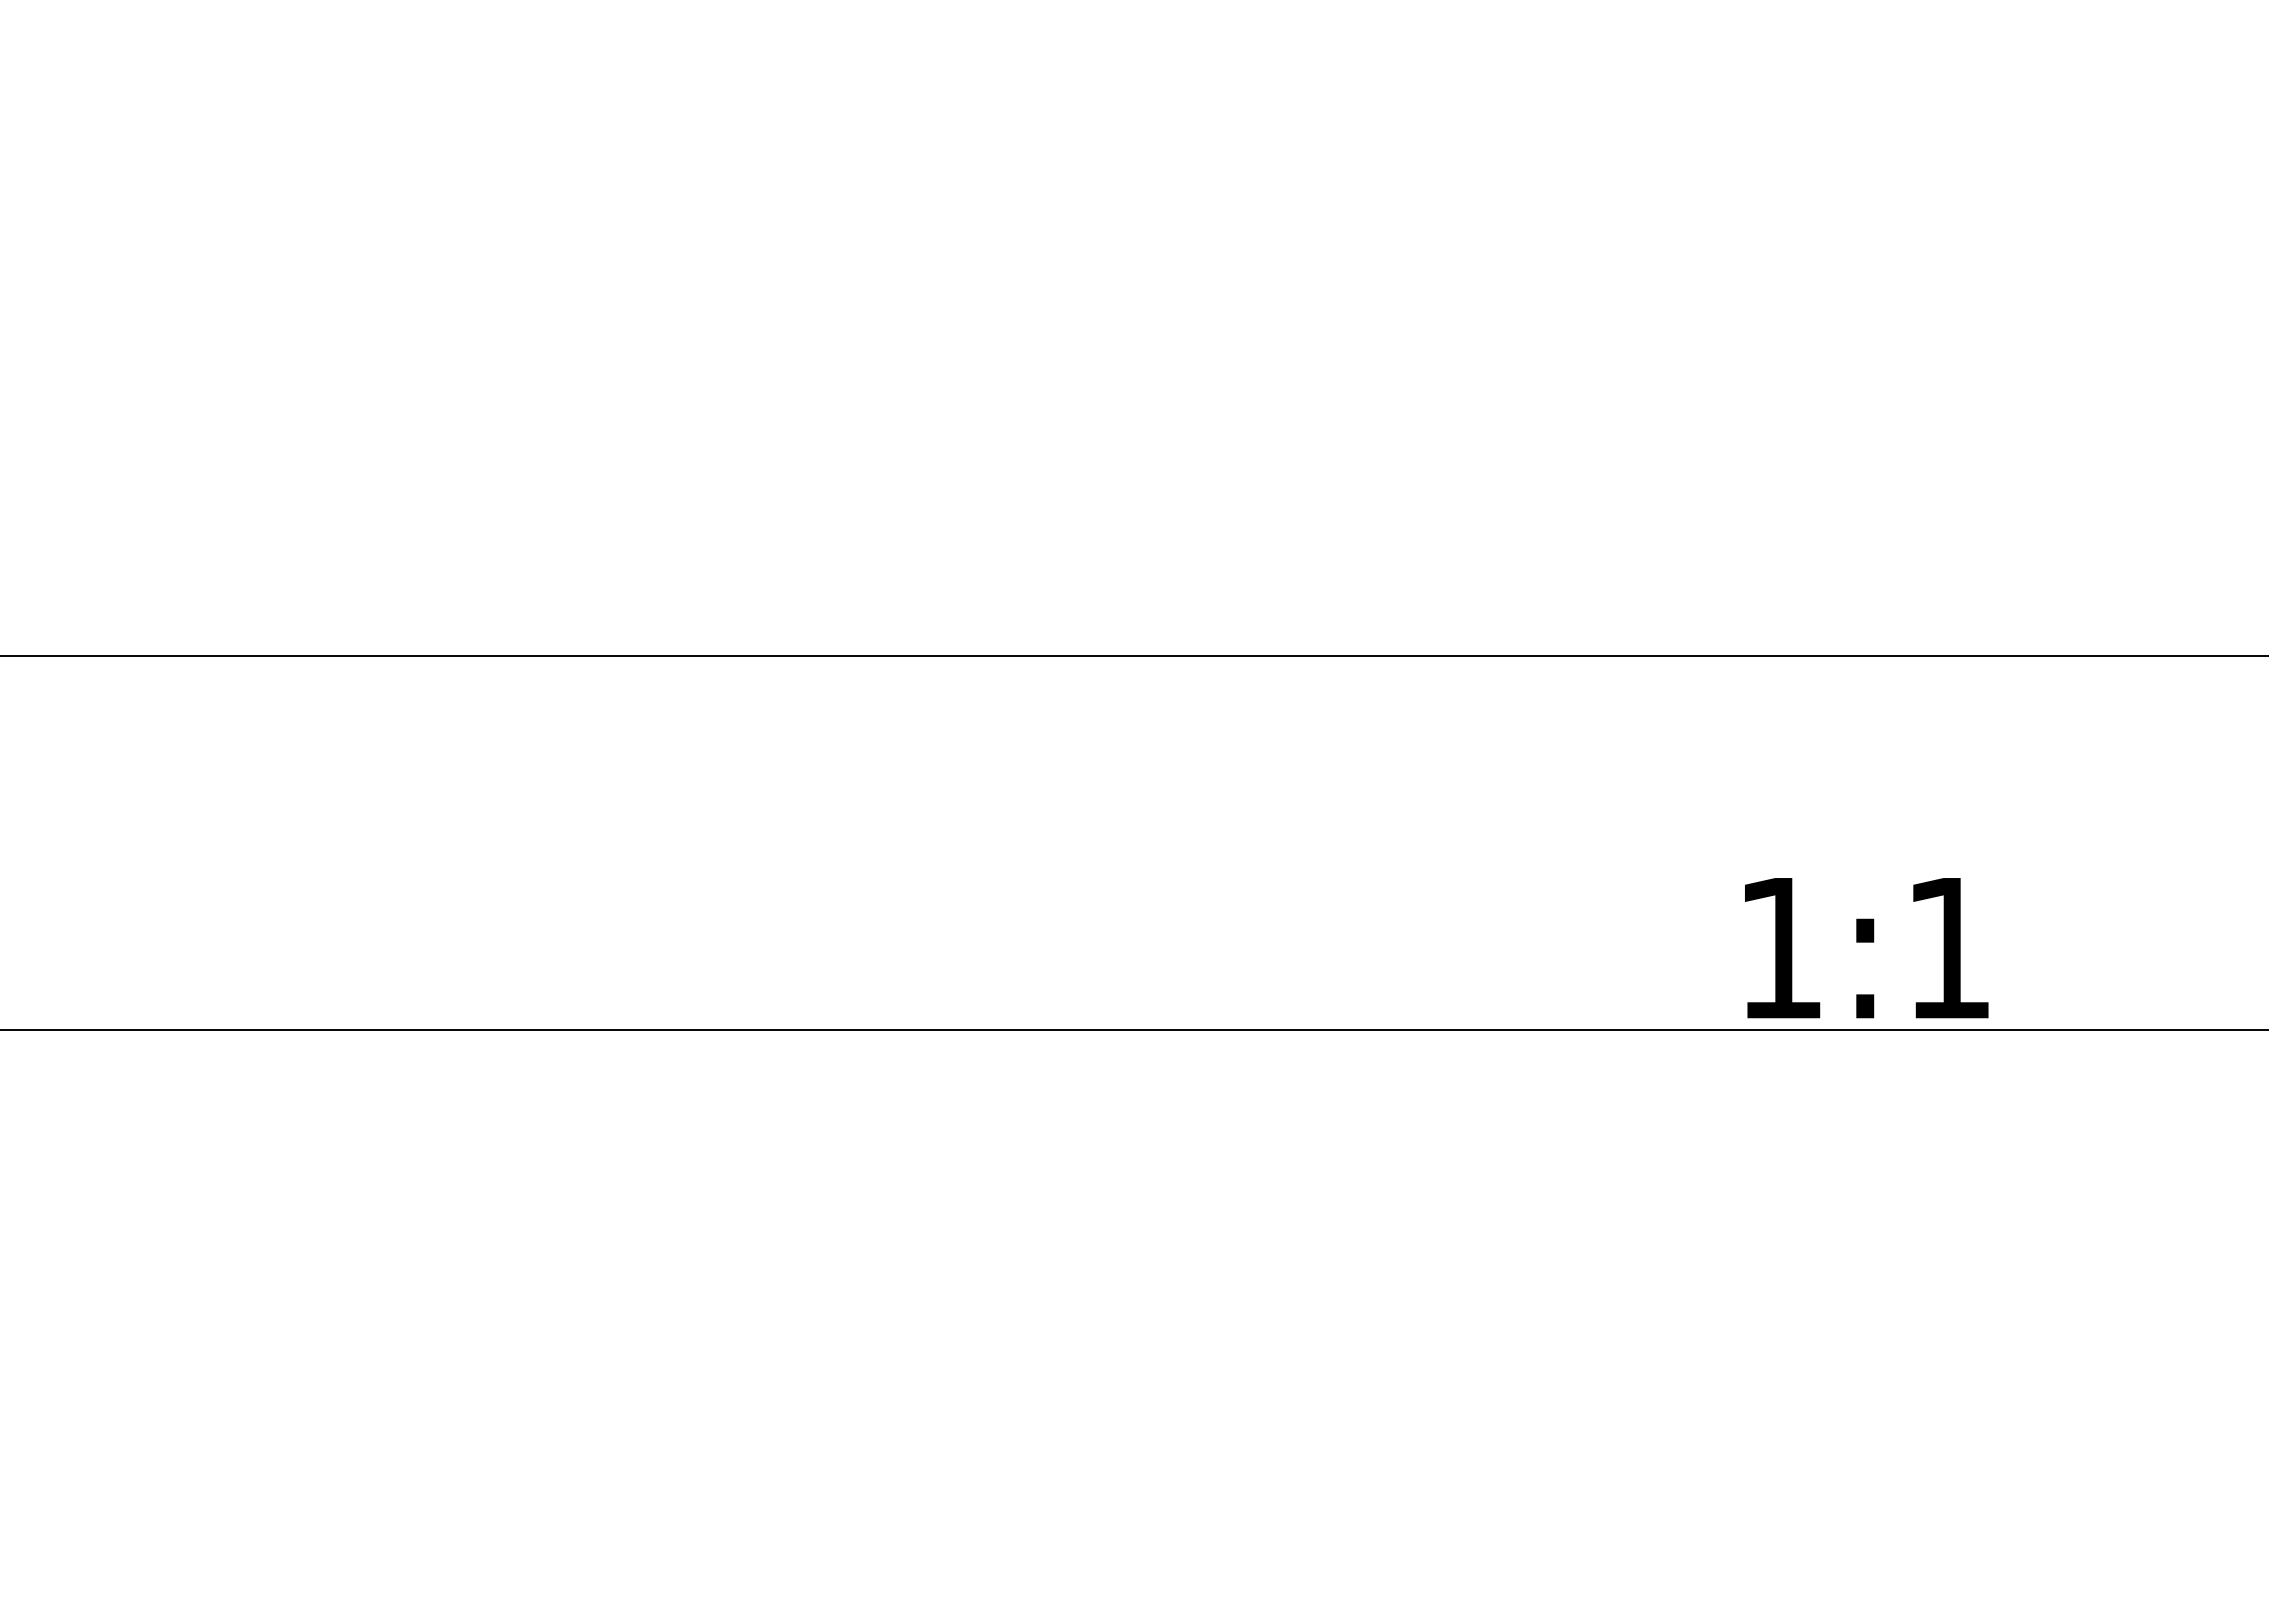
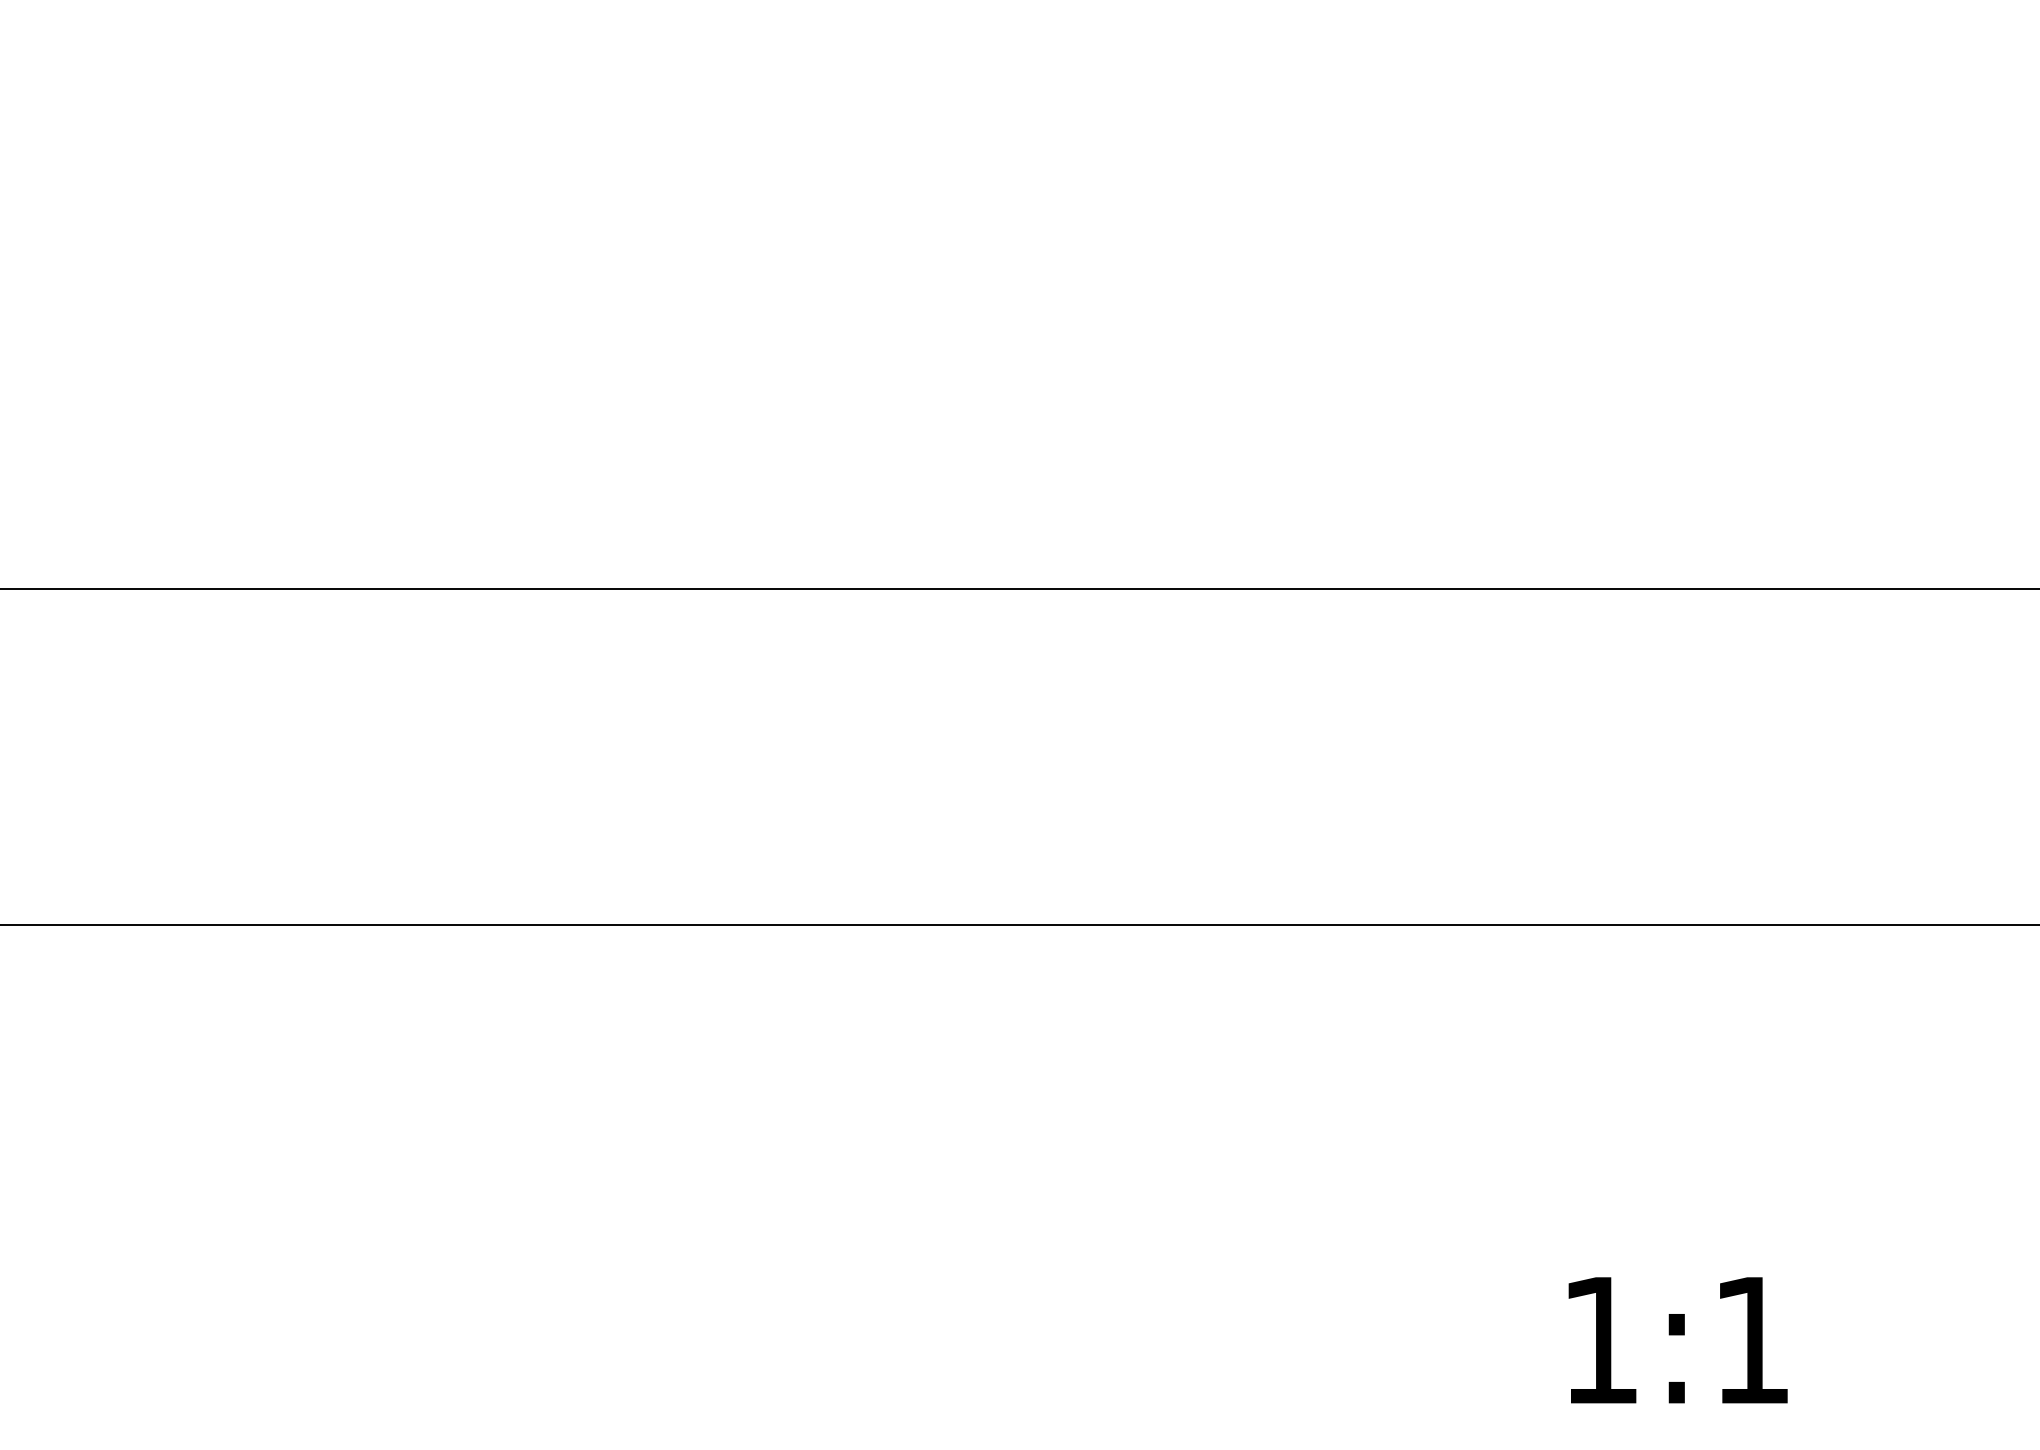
text: (1865, 948) -> (1677, 1340), moved

